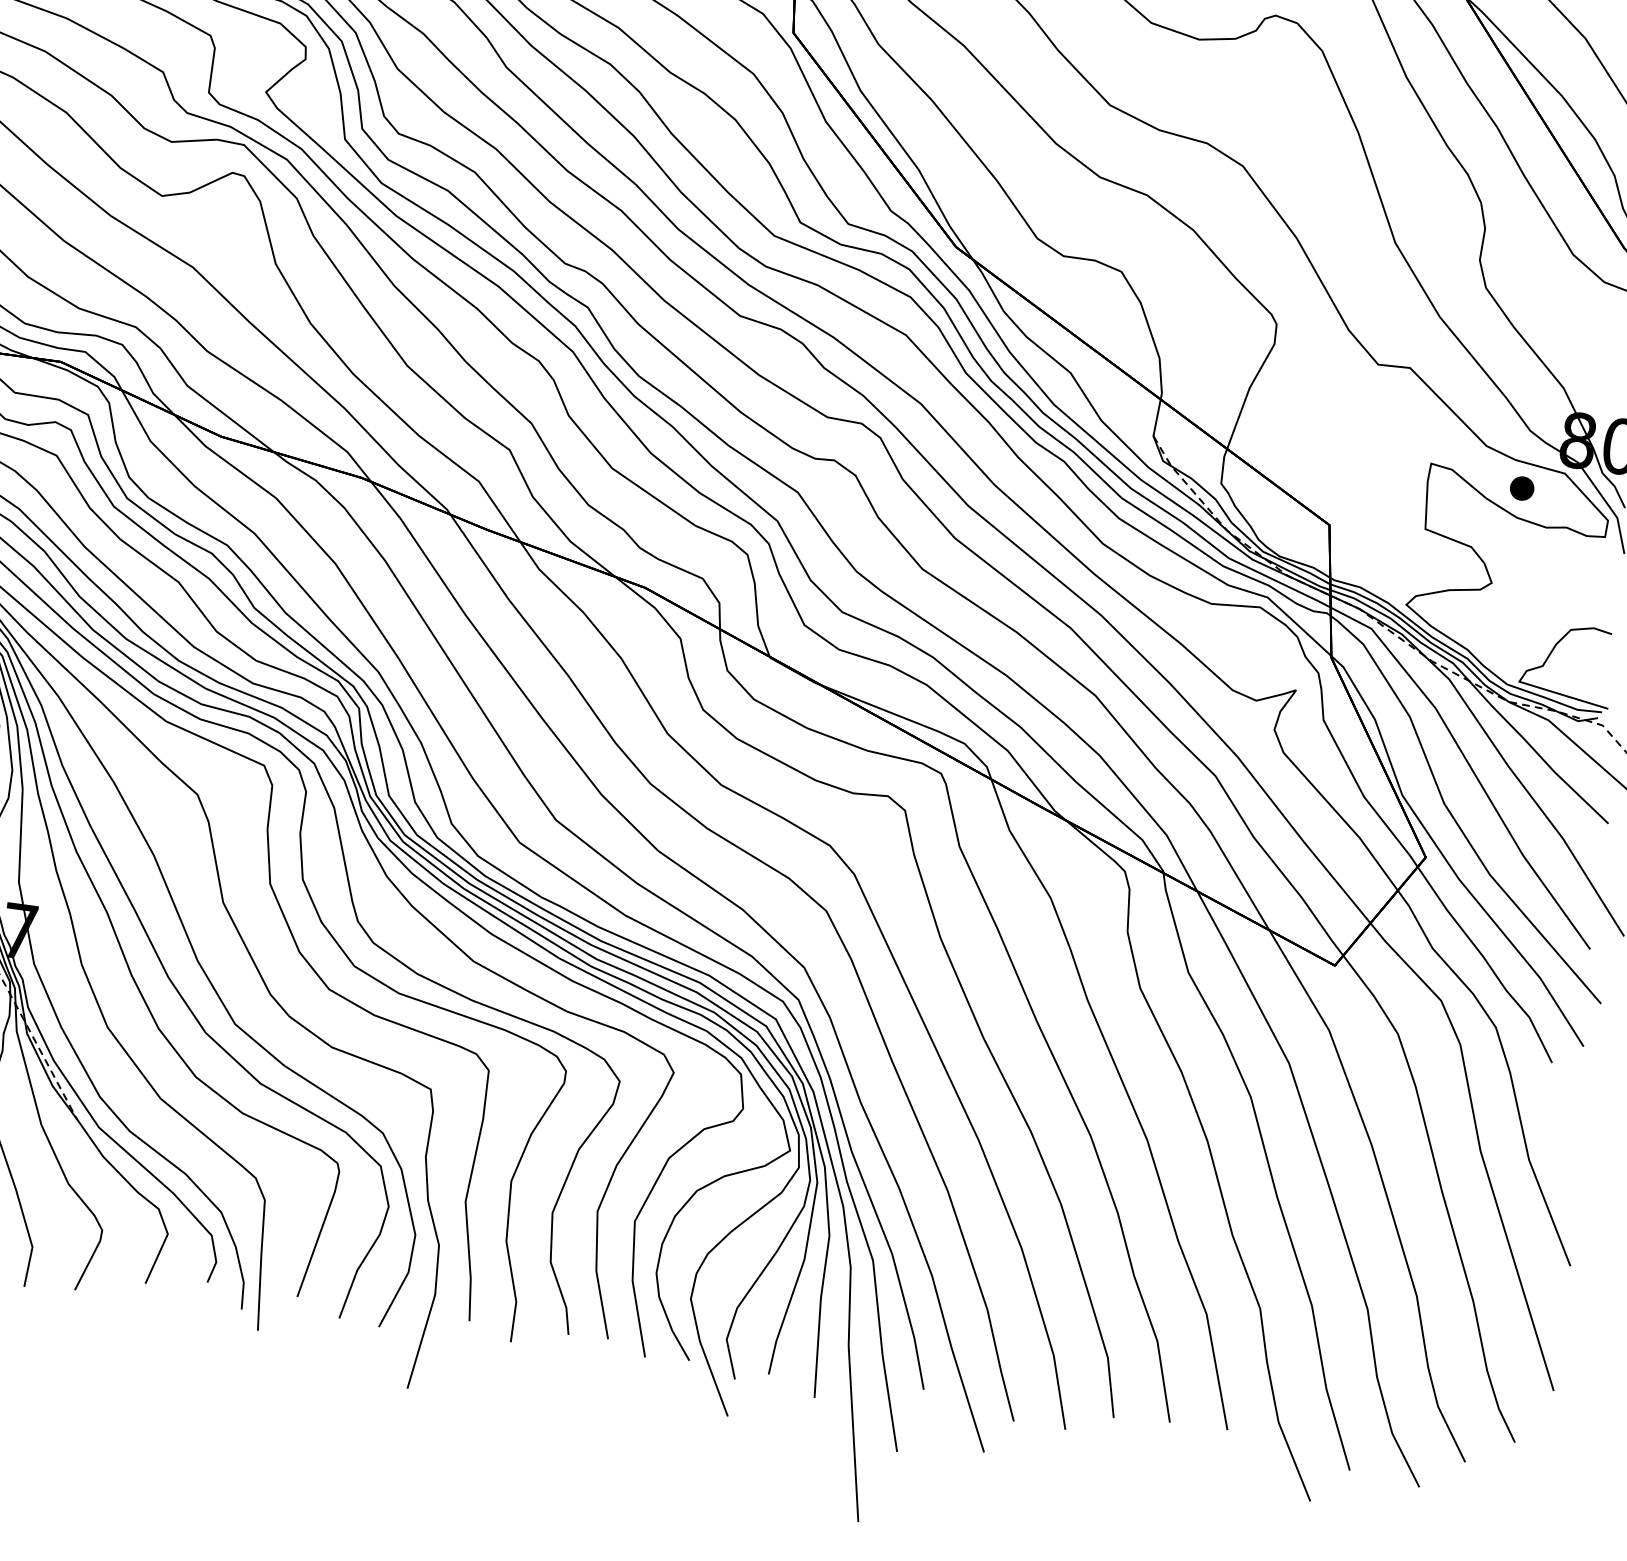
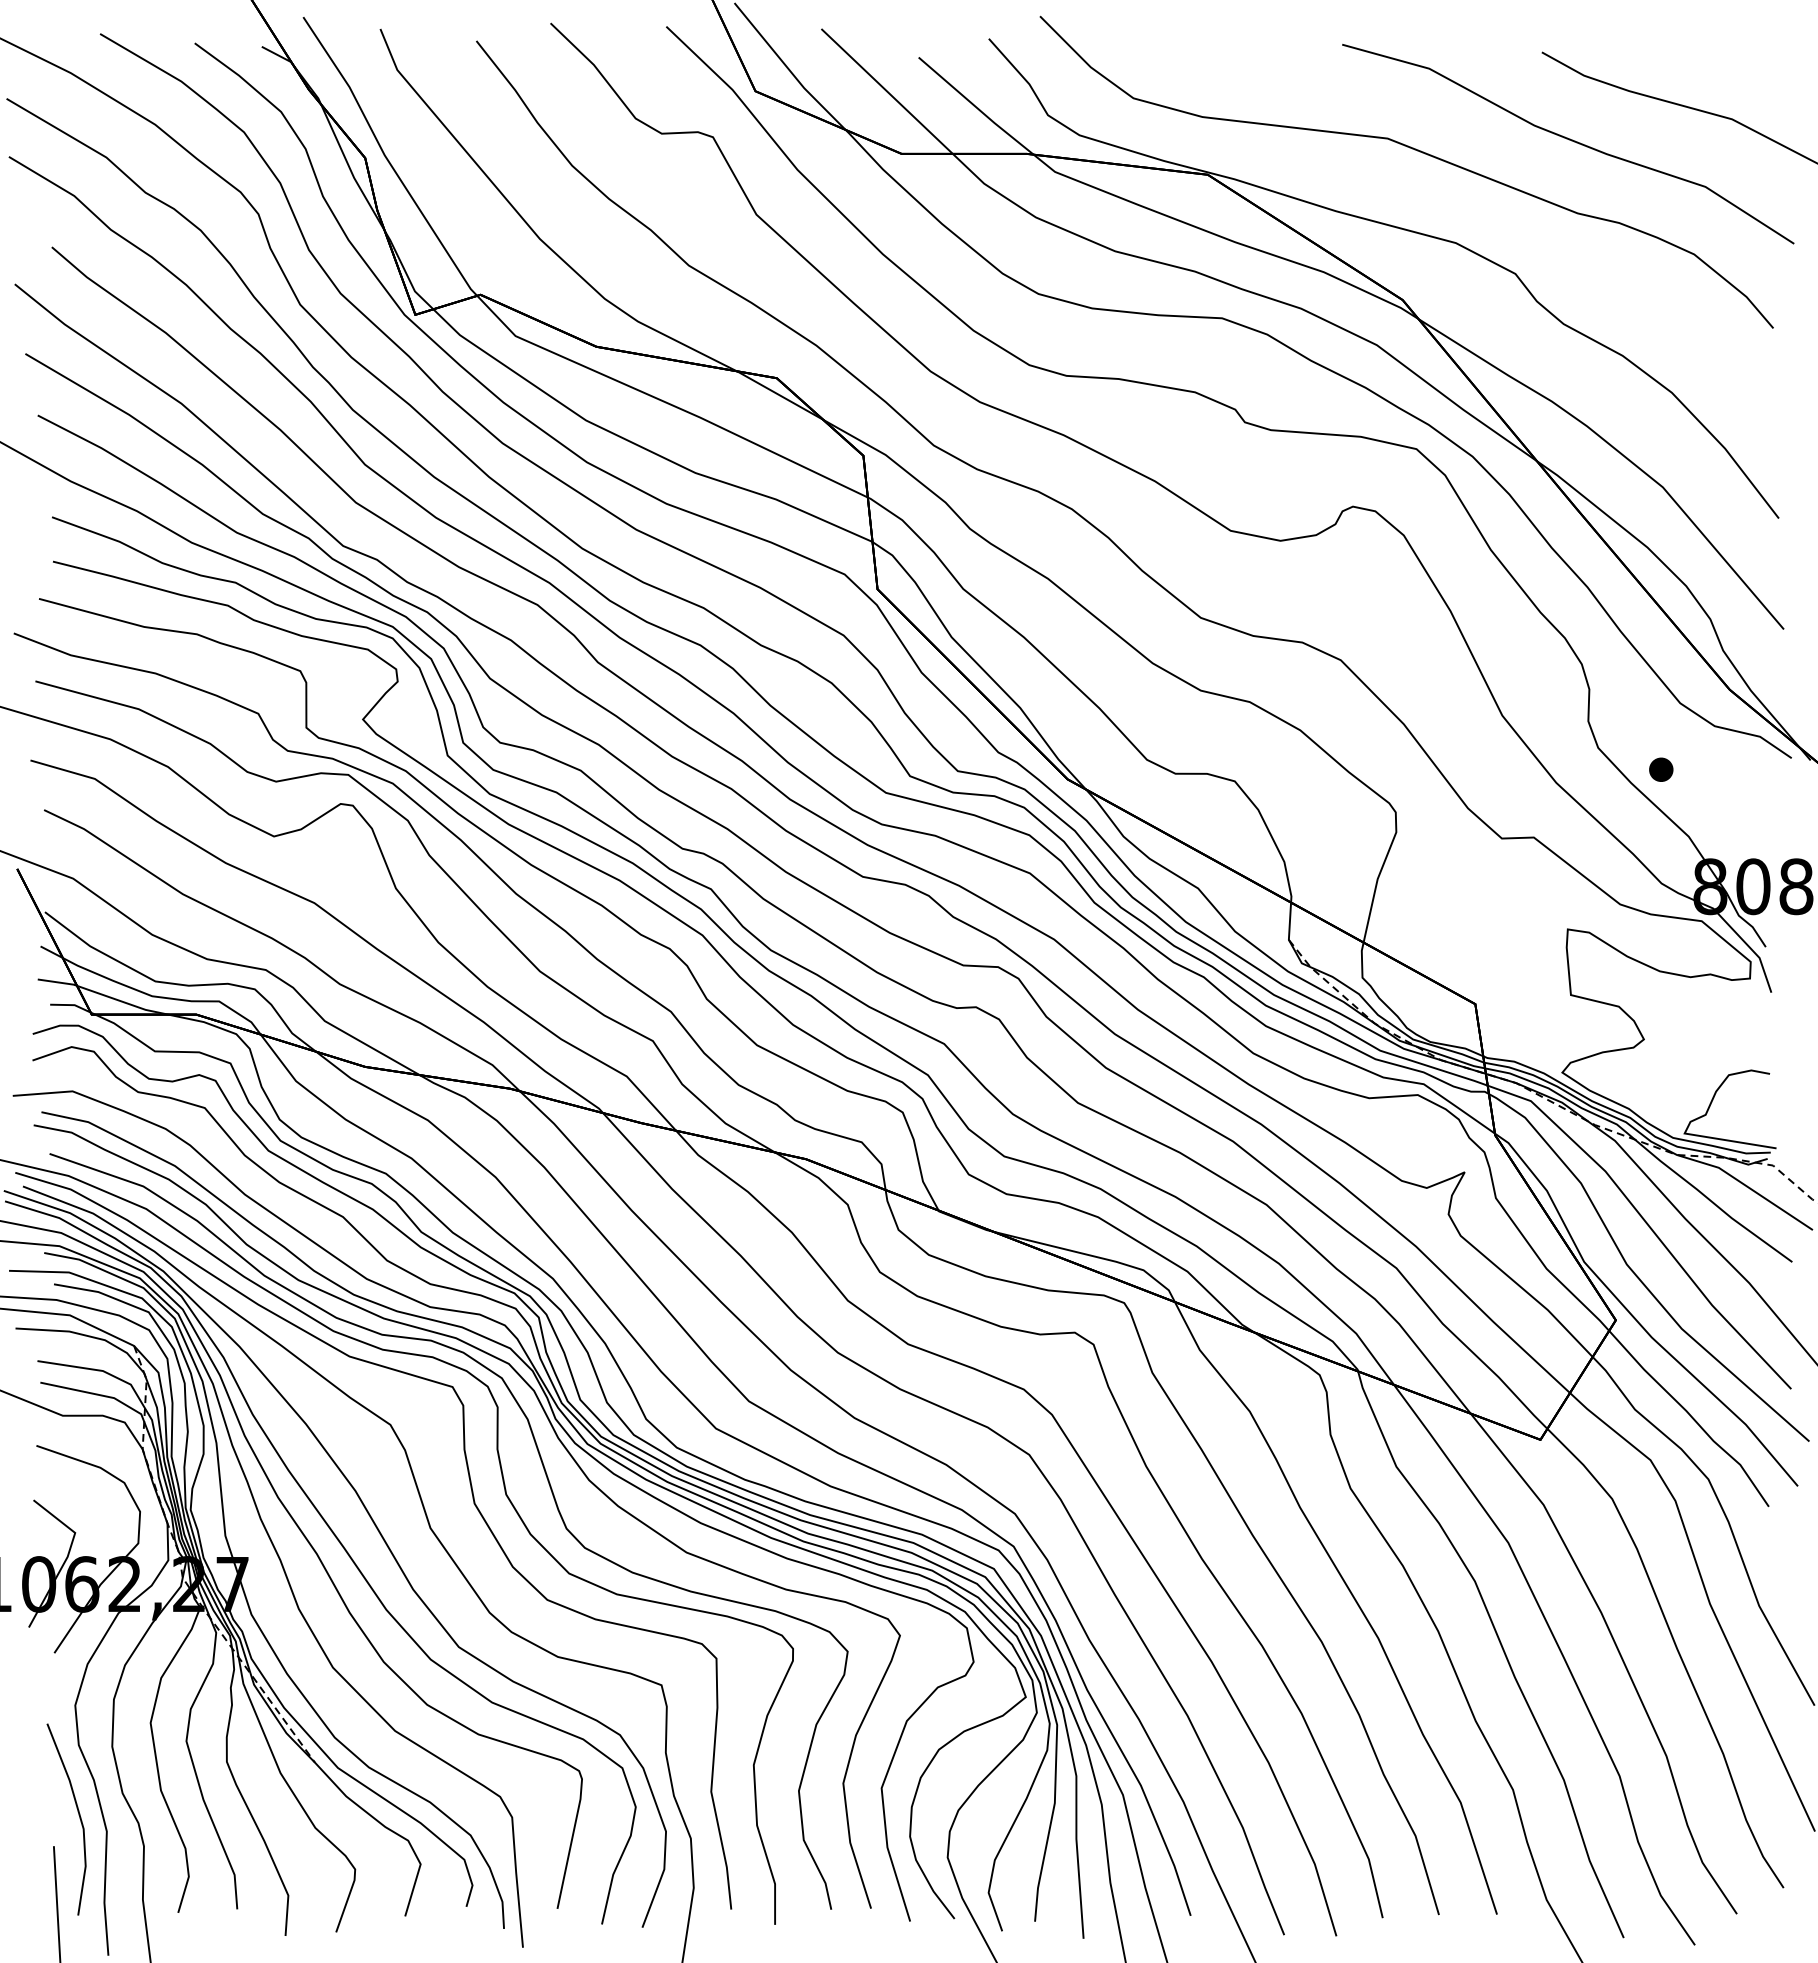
part: (1522, 488) -> (1661, 769), moved

